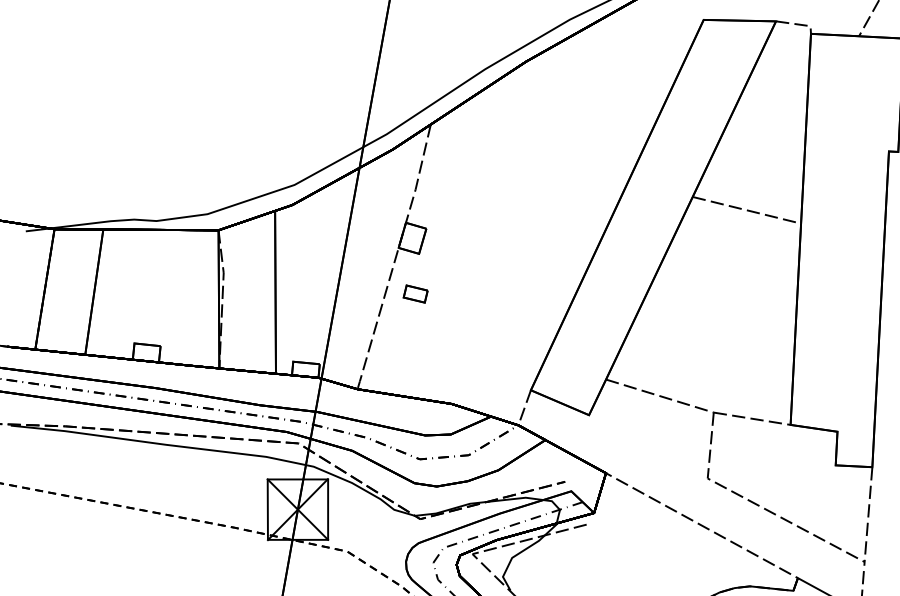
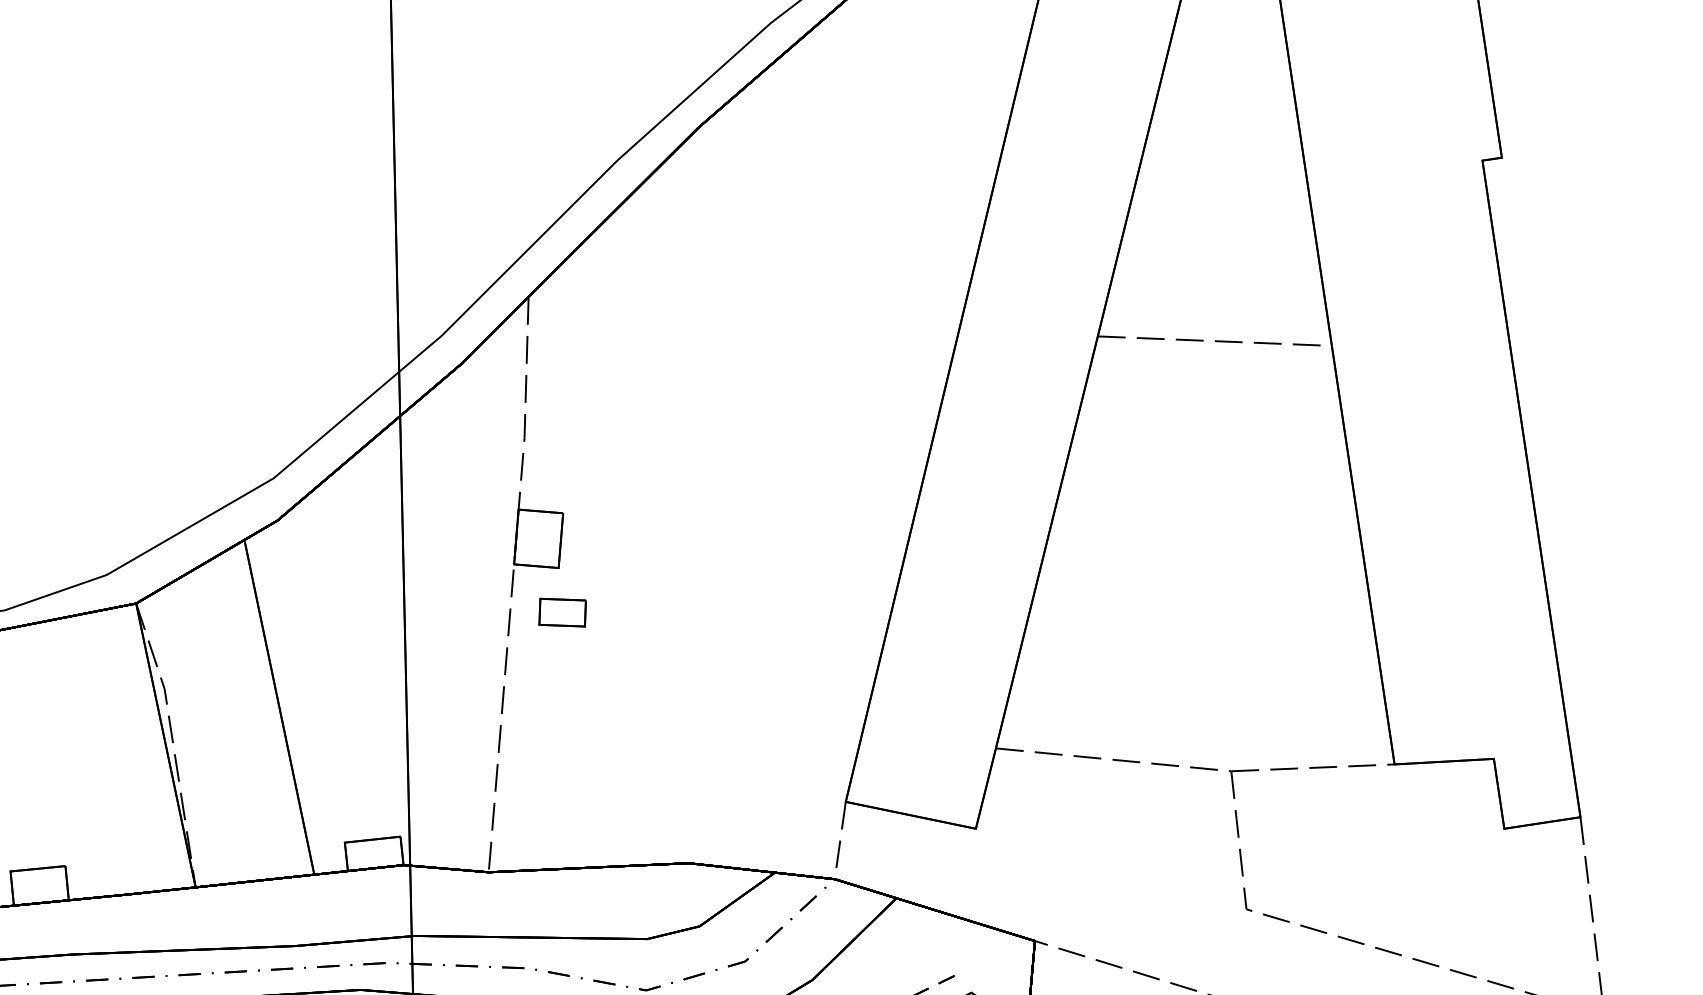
part: (415, 293) -> (561, 611), moved

